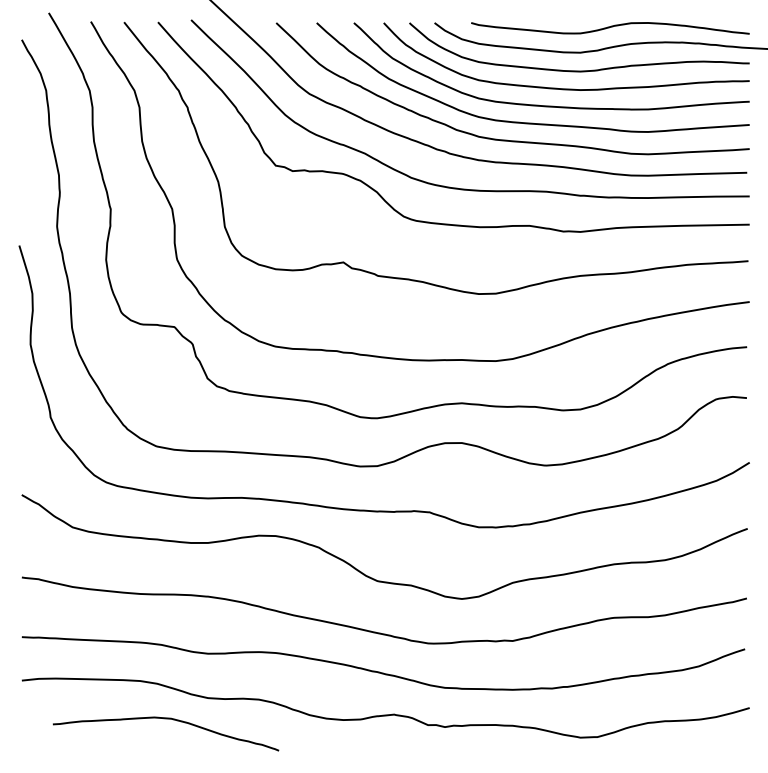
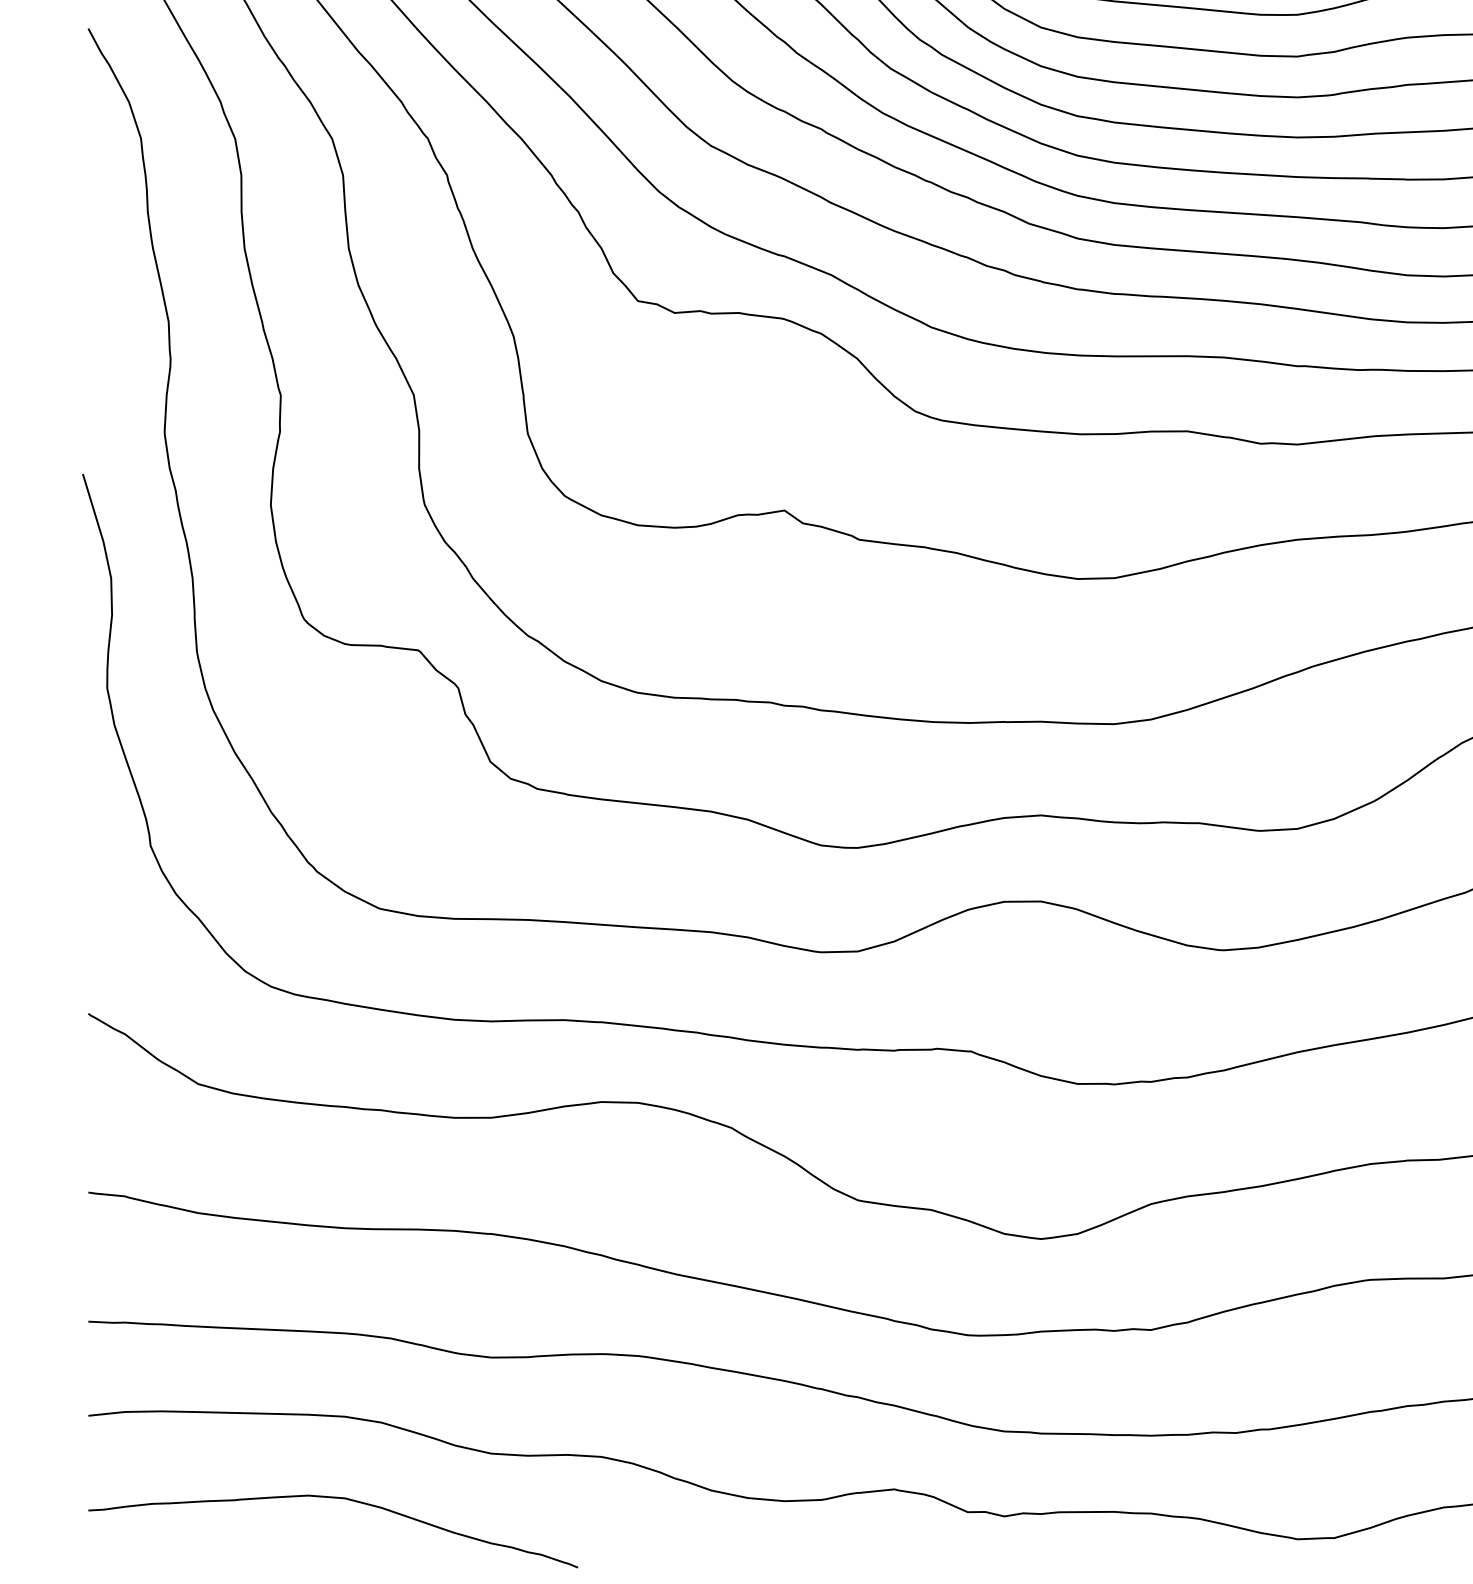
curve: (166, 719) -> (334, 1499), moved

